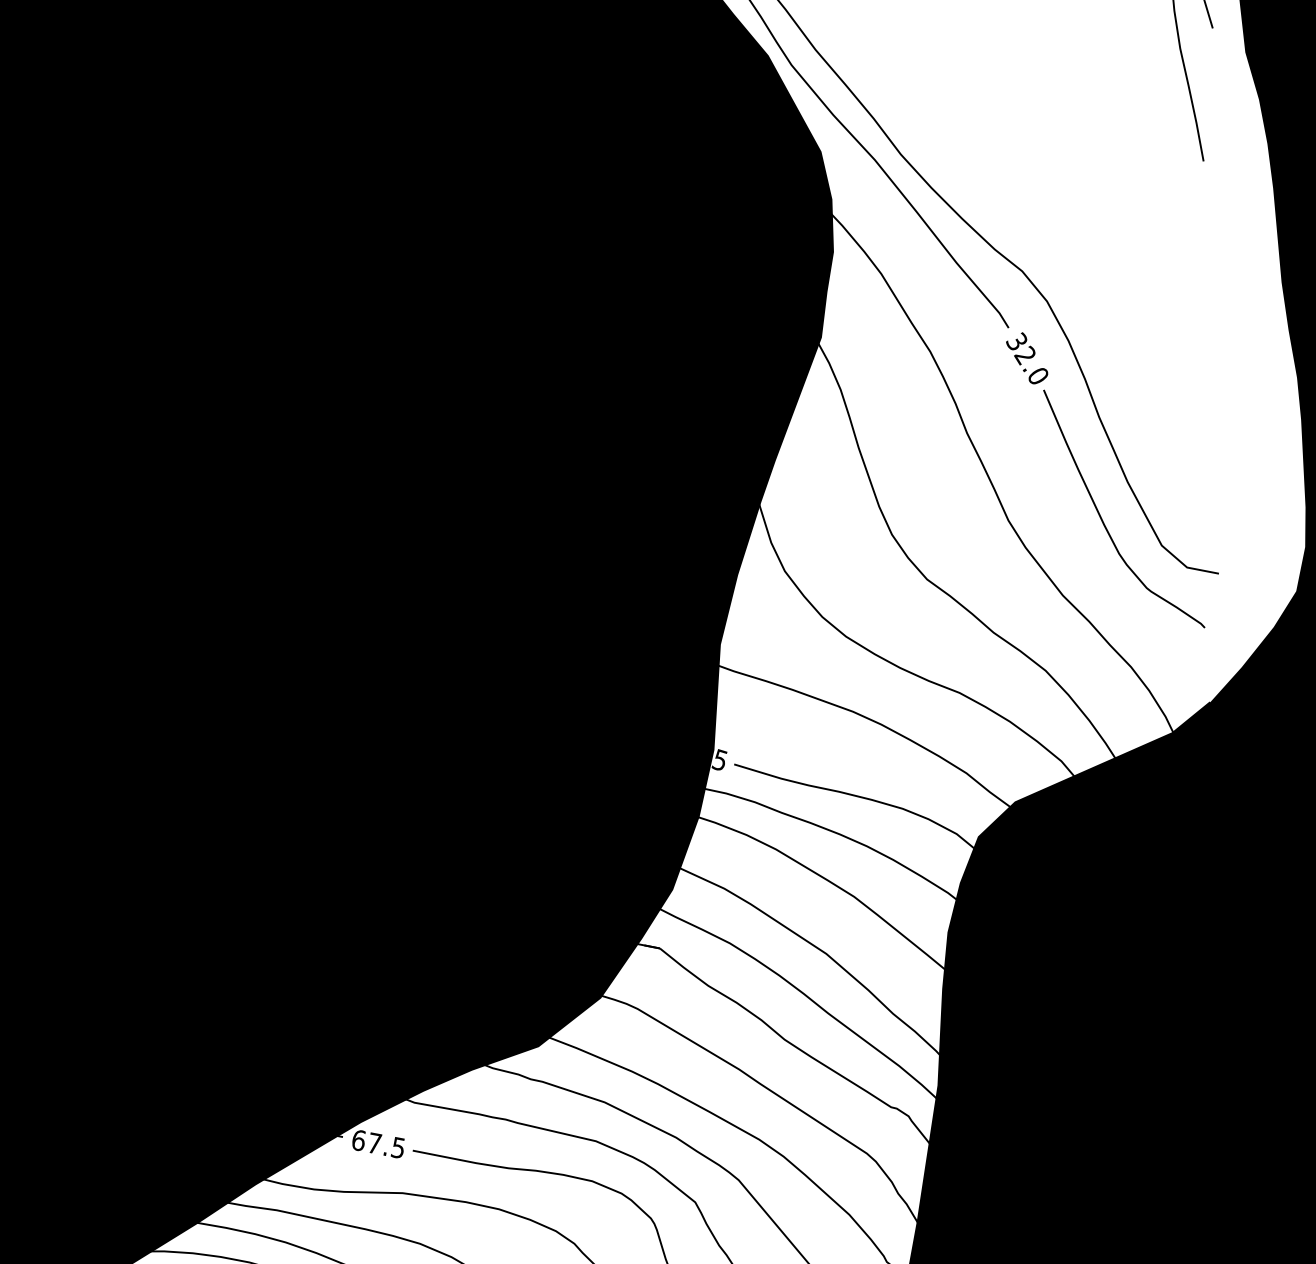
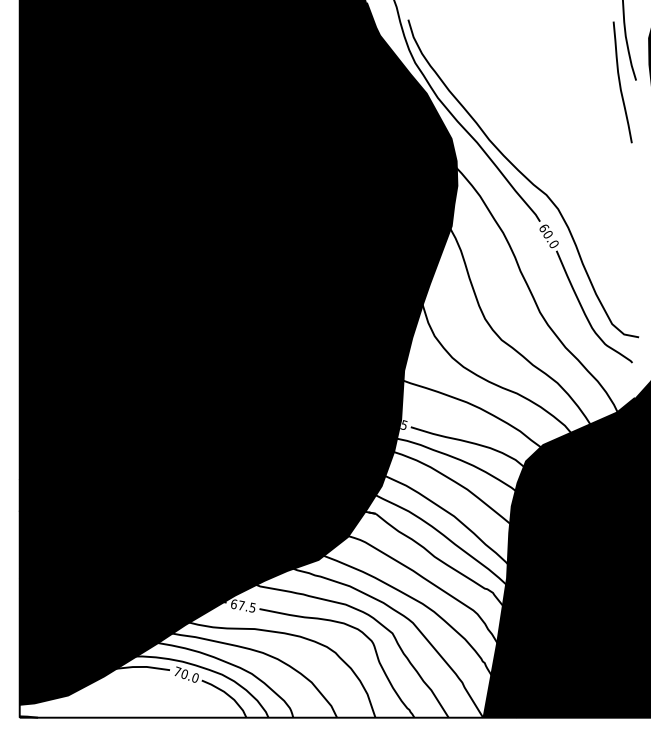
text: (1018, 348) -> (544, 231), 32.0 -> 60.0

